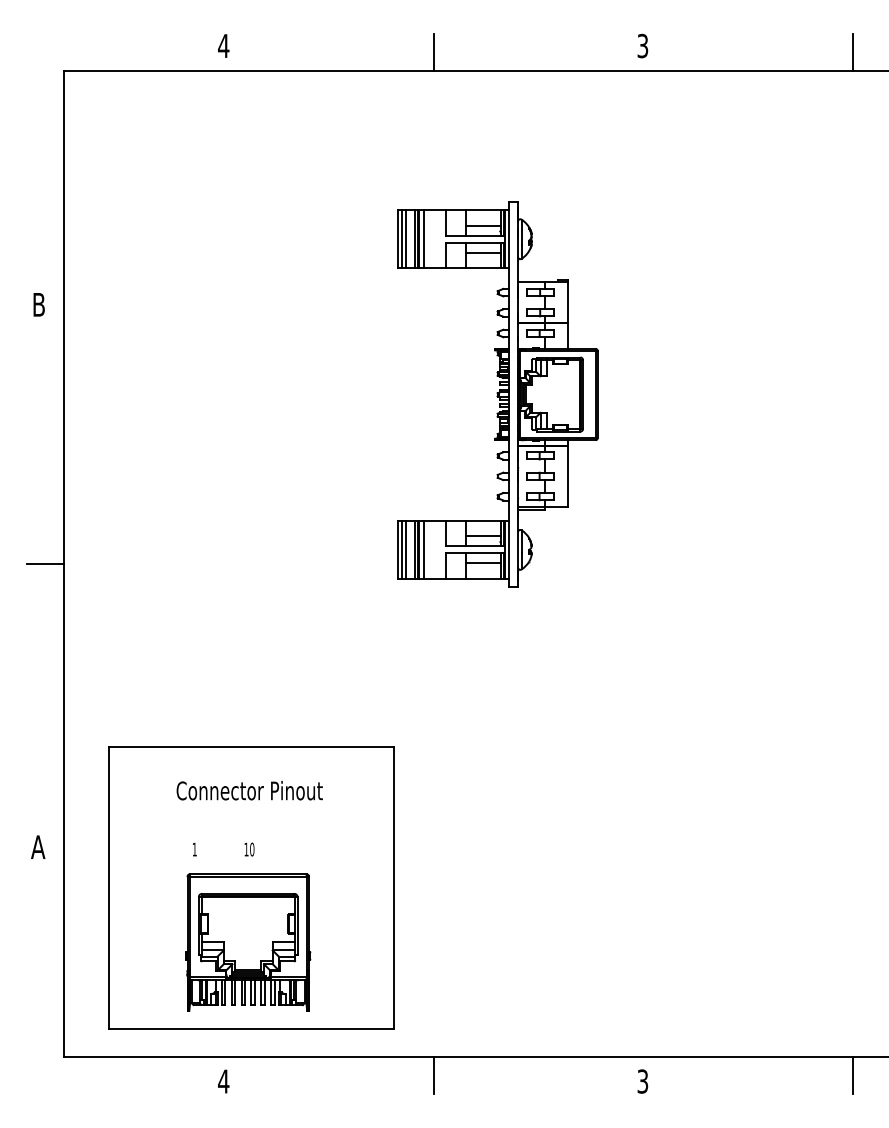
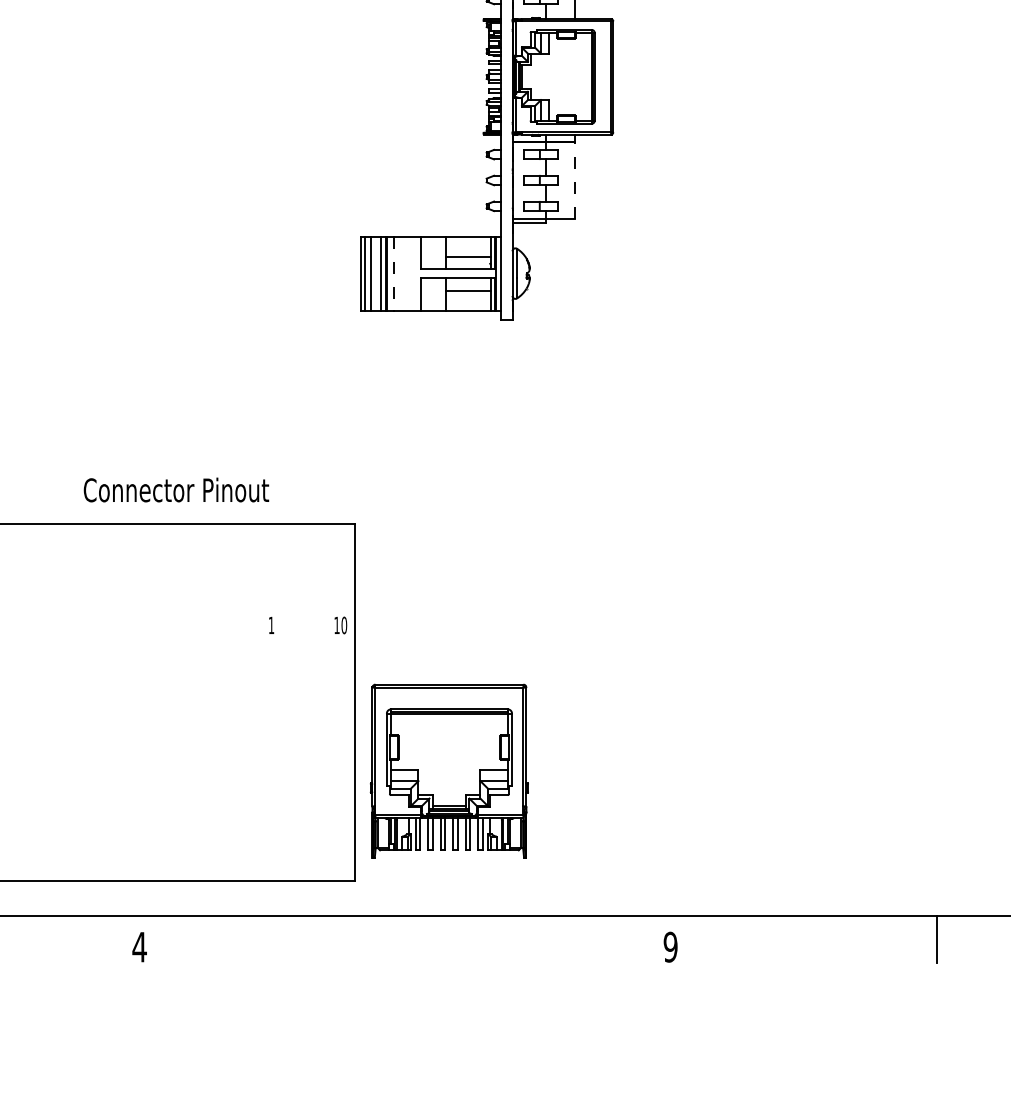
line: (567, 476) -> (575, 180), solid -> dashed
line: (424, 550) -> (394, 274), solid -> dashed
text: (249, 790) -> (176, 489), moved
text: (223, 849) -> (307, 625), moved
part: (248, 942) -> (449, 771), moved
line: (433, 1075) -> (405, 939), removed
text: (642, 1081) -> (670, 947), 3 -> 9

